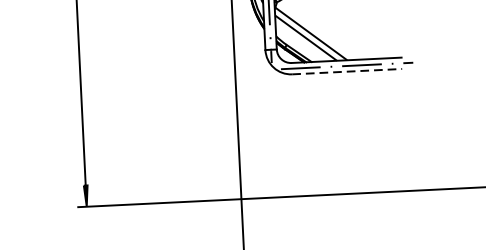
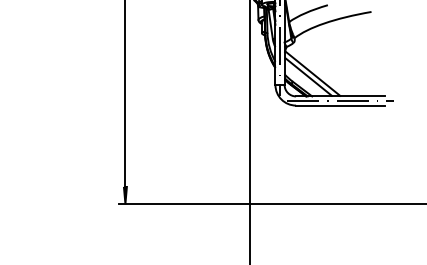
line: (347, 71) -> (340, 105), dashed -> solid

